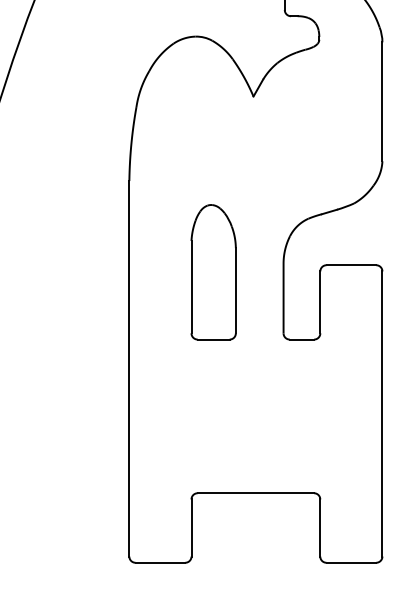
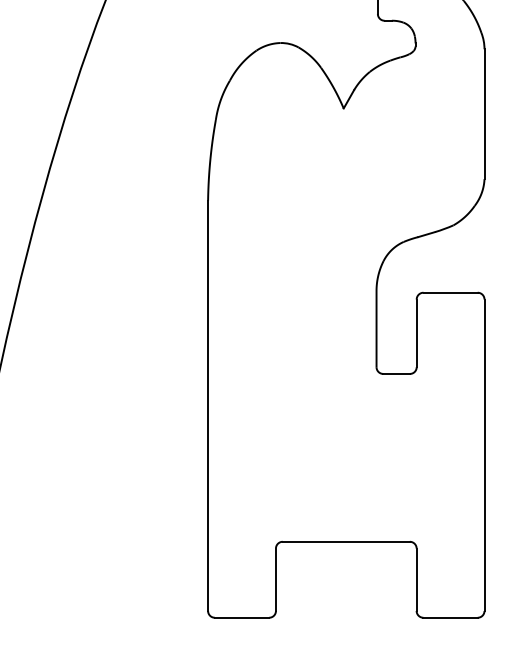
part: (213, 272) -> (300, 300), removed

